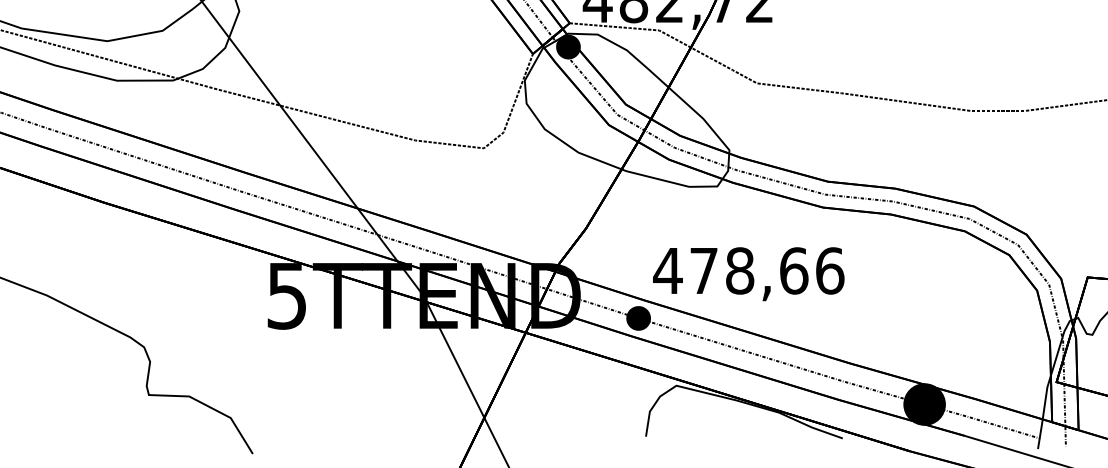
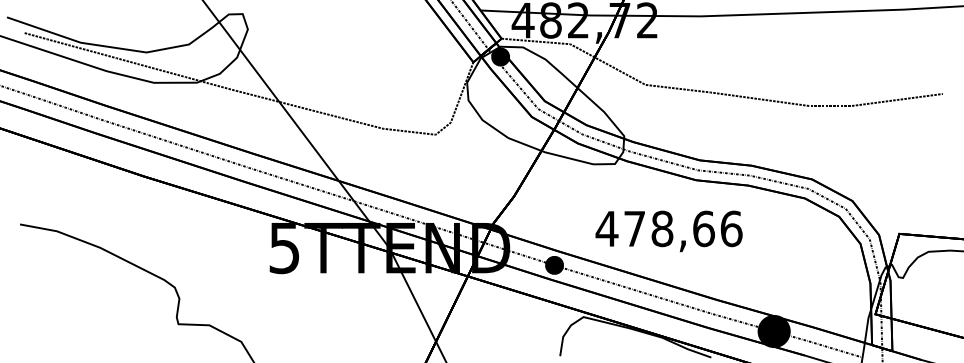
text: (747, 274) -> (668, 231), moved

